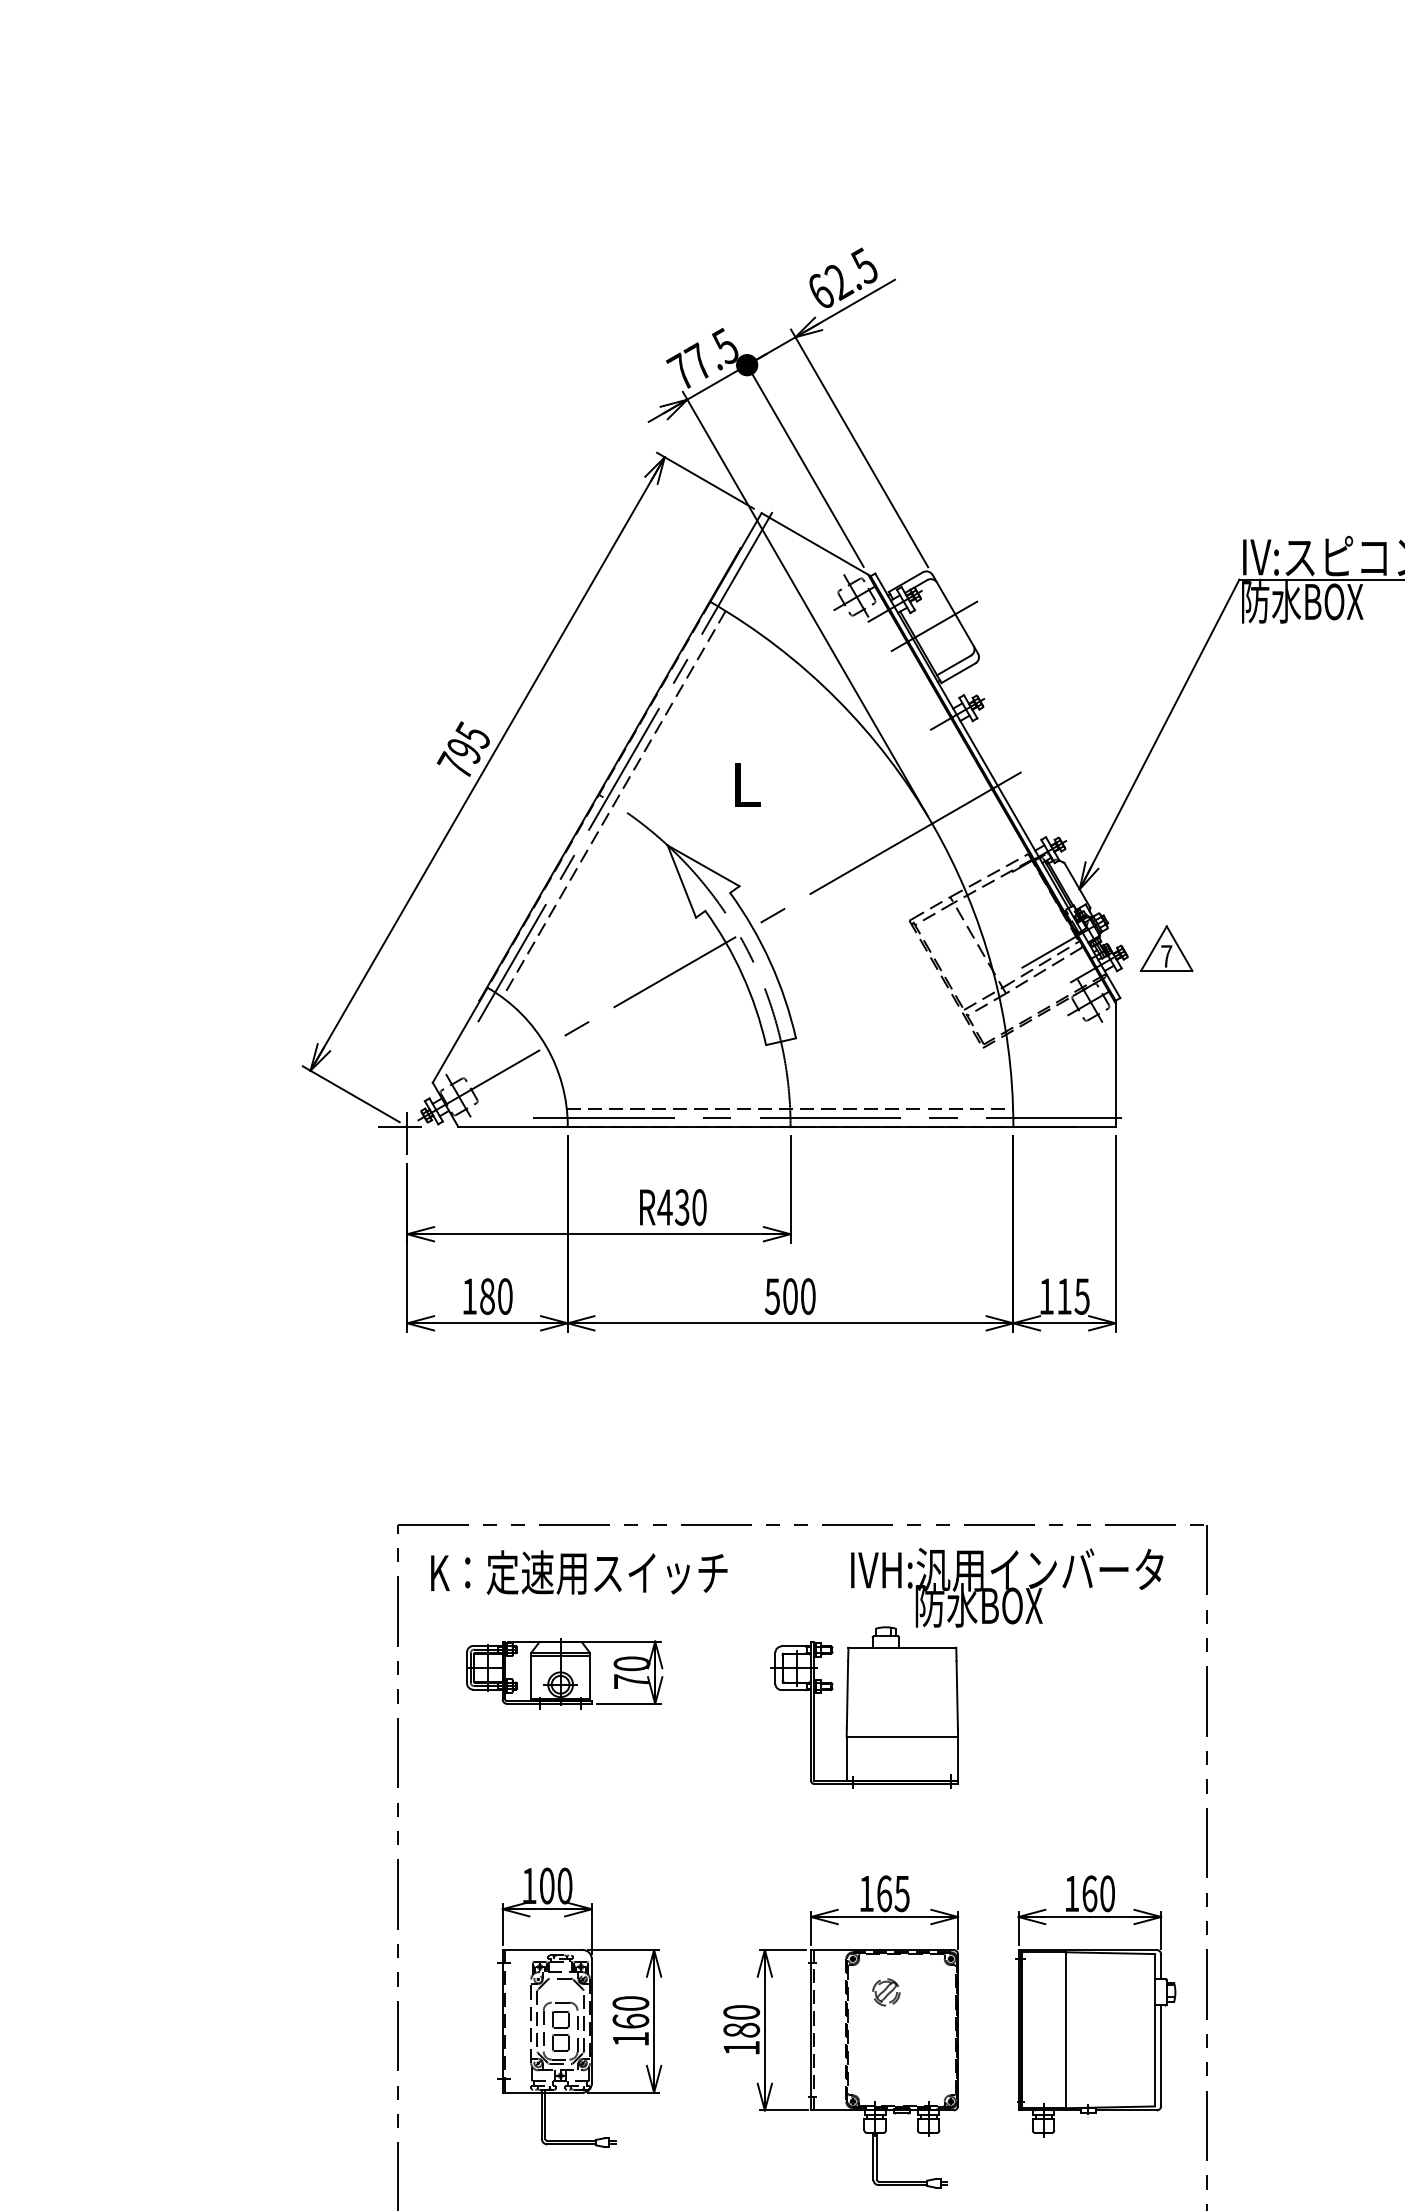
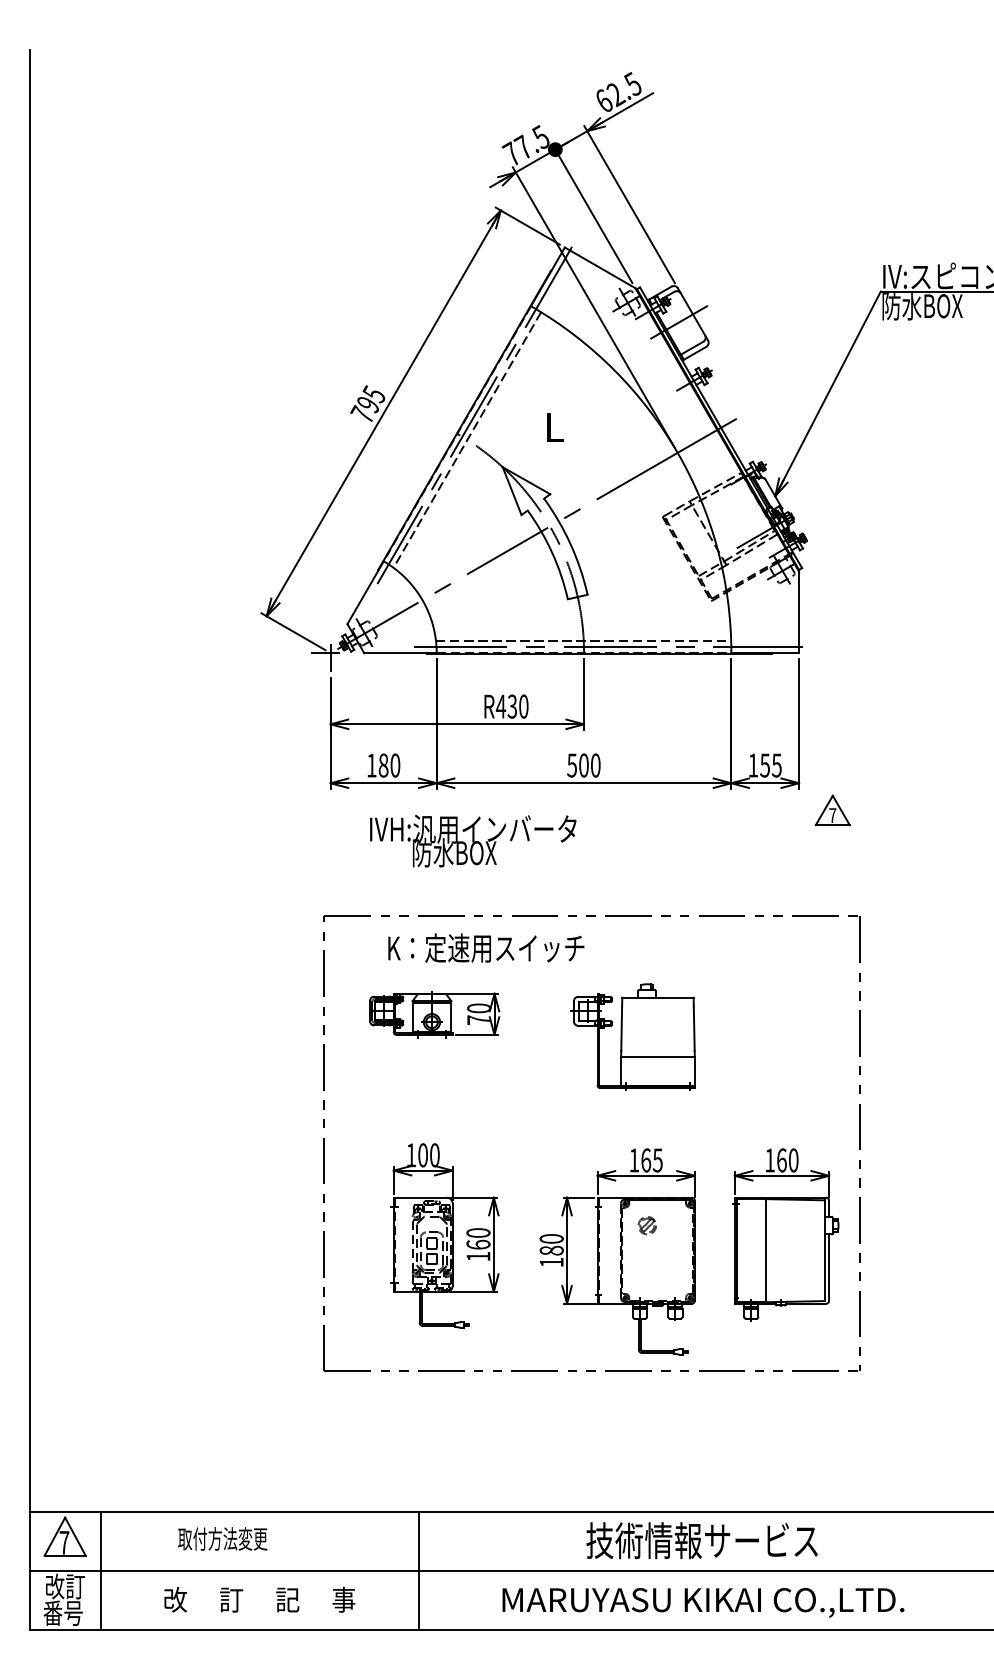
part: (1166, 948) -> (832, 810), moved
text: (1063, 1296) -> (764, 765), 115 -> 155
text: (579, 1571) -> (486, 947), moved
text: (1007, 1586) -> (473, 840), moved

